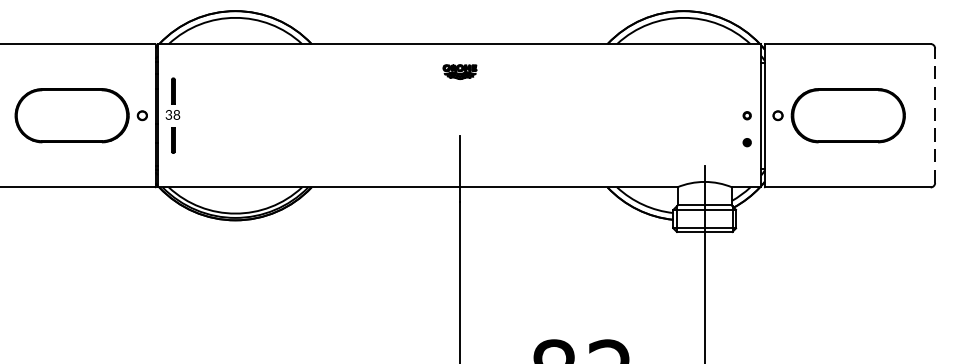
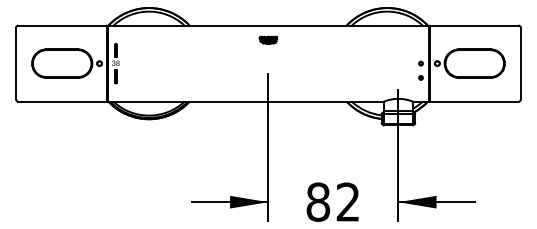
line: (934, 115) -> (520, 63), dashed -> solid

